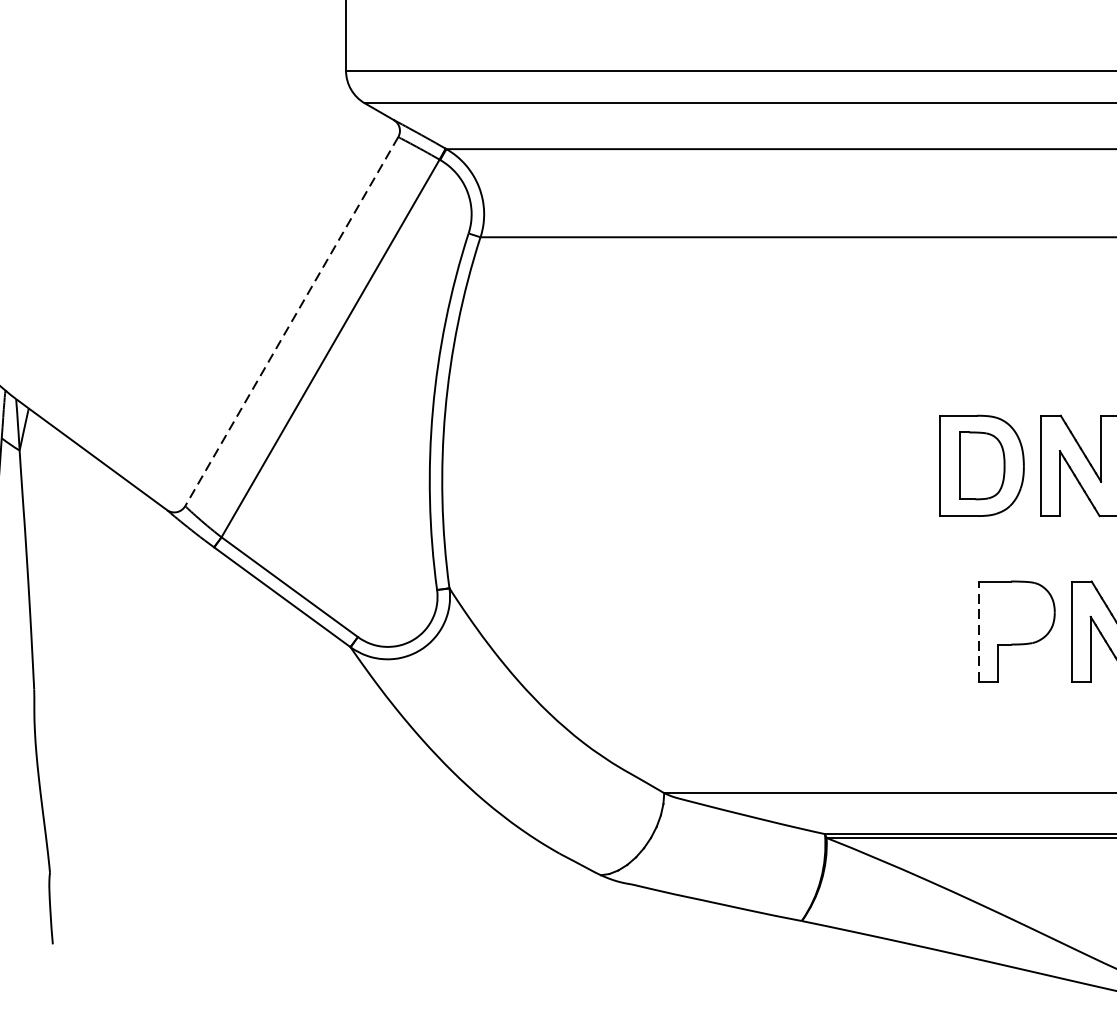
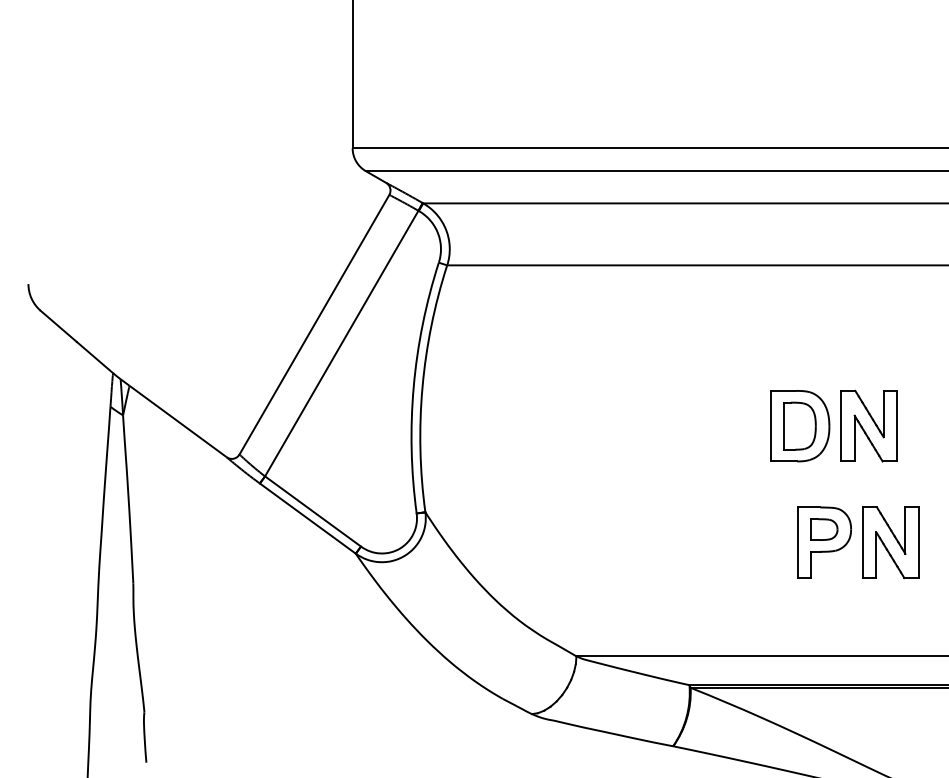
line: (291, 321) -> (314, 324), dashed -> solid
part: (1016, 612) -> (824, 529), added
line: (978, 631) -> (797, 542), dashed -> solid

